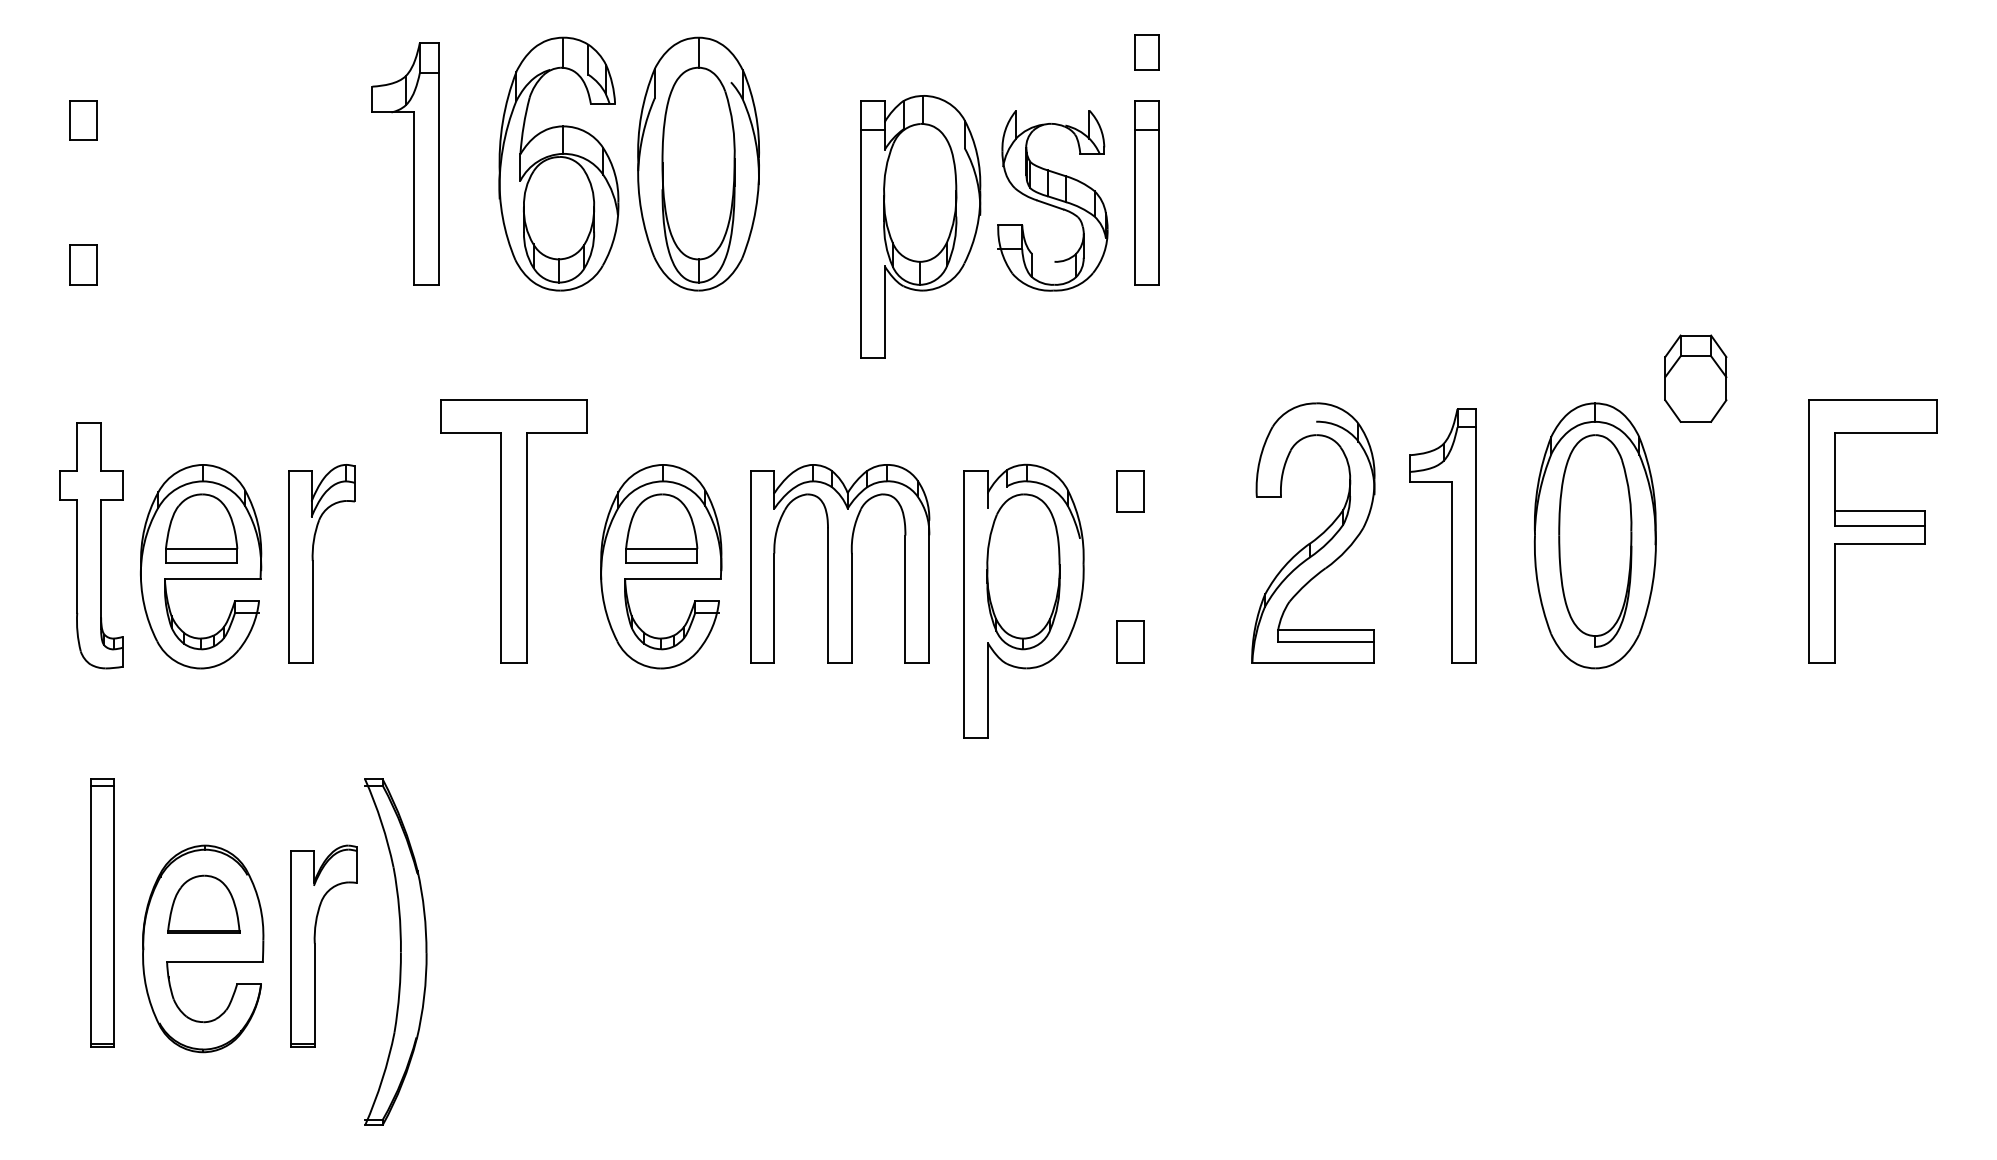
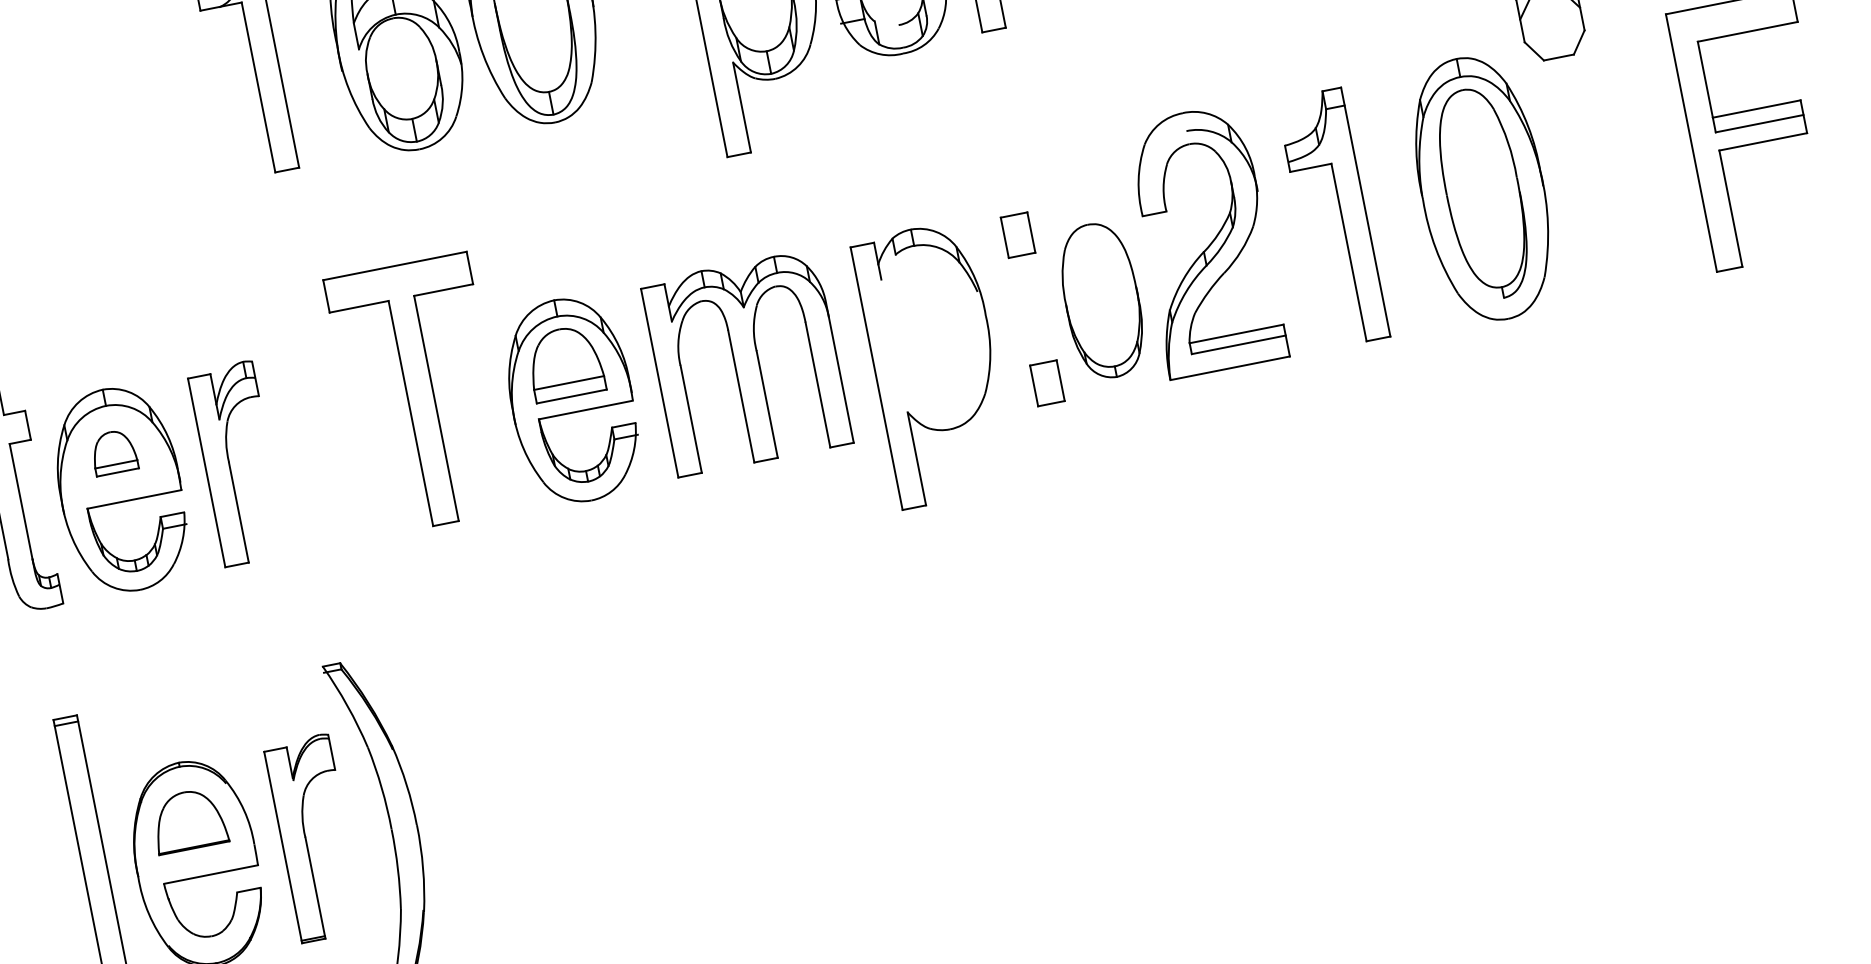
part: (201, 528) -> (113, 452), size x0.6
part: (1023, 571) -> (1102, 300), moved

